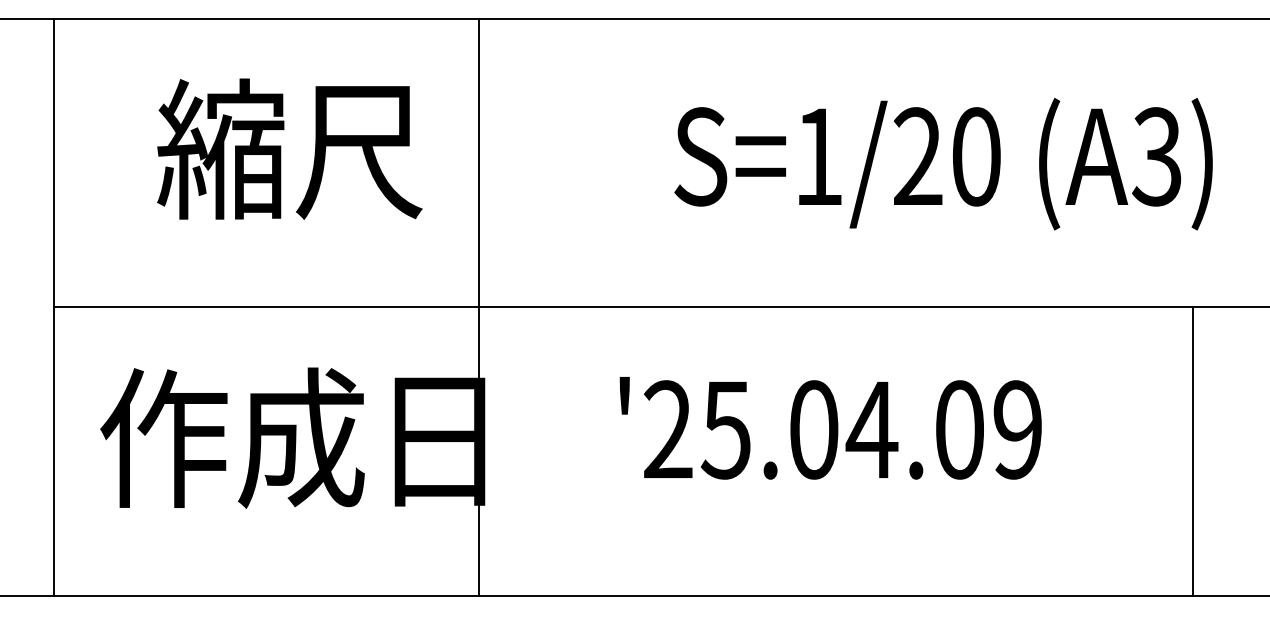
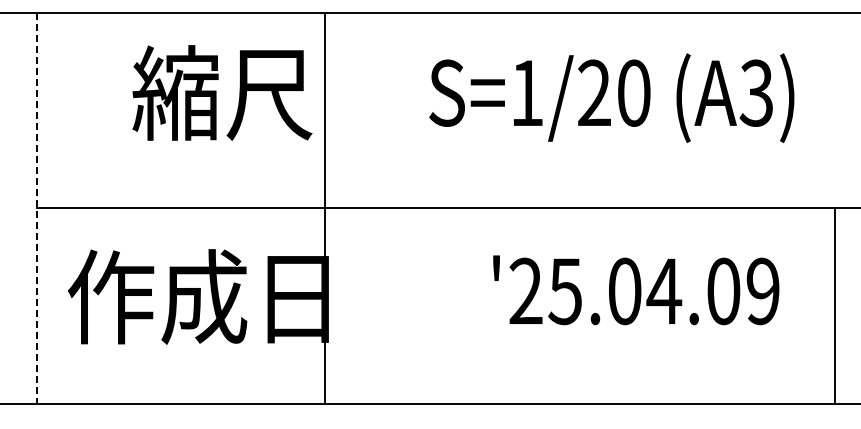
text: (289, 148) -> (222, 92), moved
text: (943, 163) -> (611, 97), moved
line: (54, 307) -> (36, 208), solid -> dashed
text: (831, 428) -> (636, 290), moved
line: (1193, 452) -> (835, 306), moved

